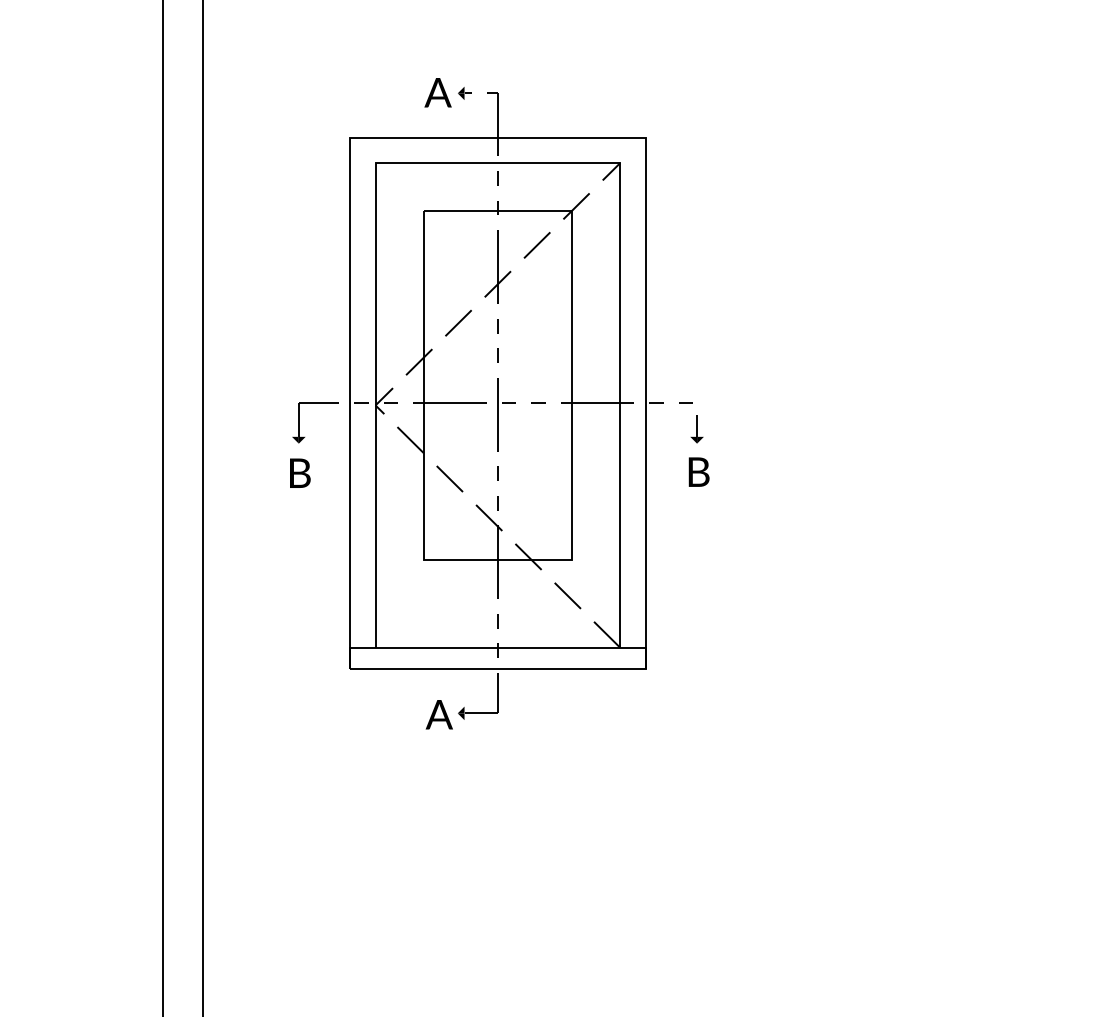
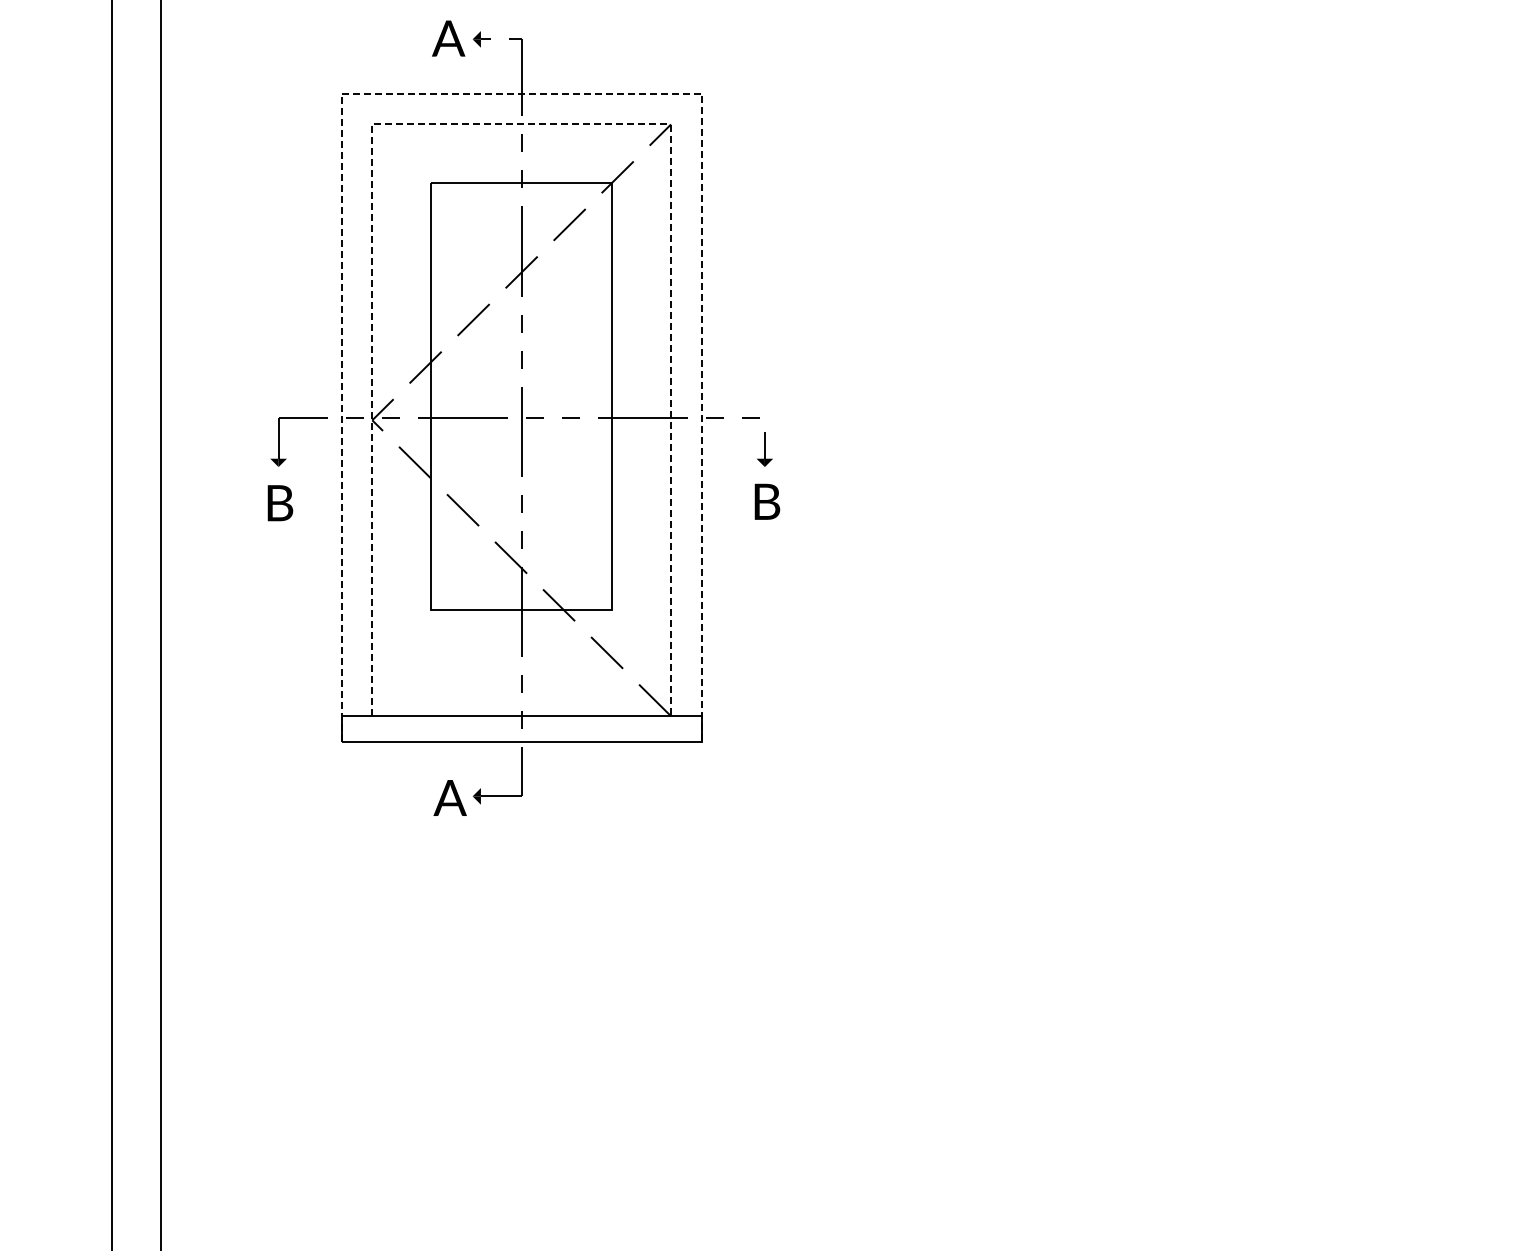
line: (498, 137) -> (522, 93), solid -> dashed
line: (498, 163) -> (522, 124), solid -> dashed

